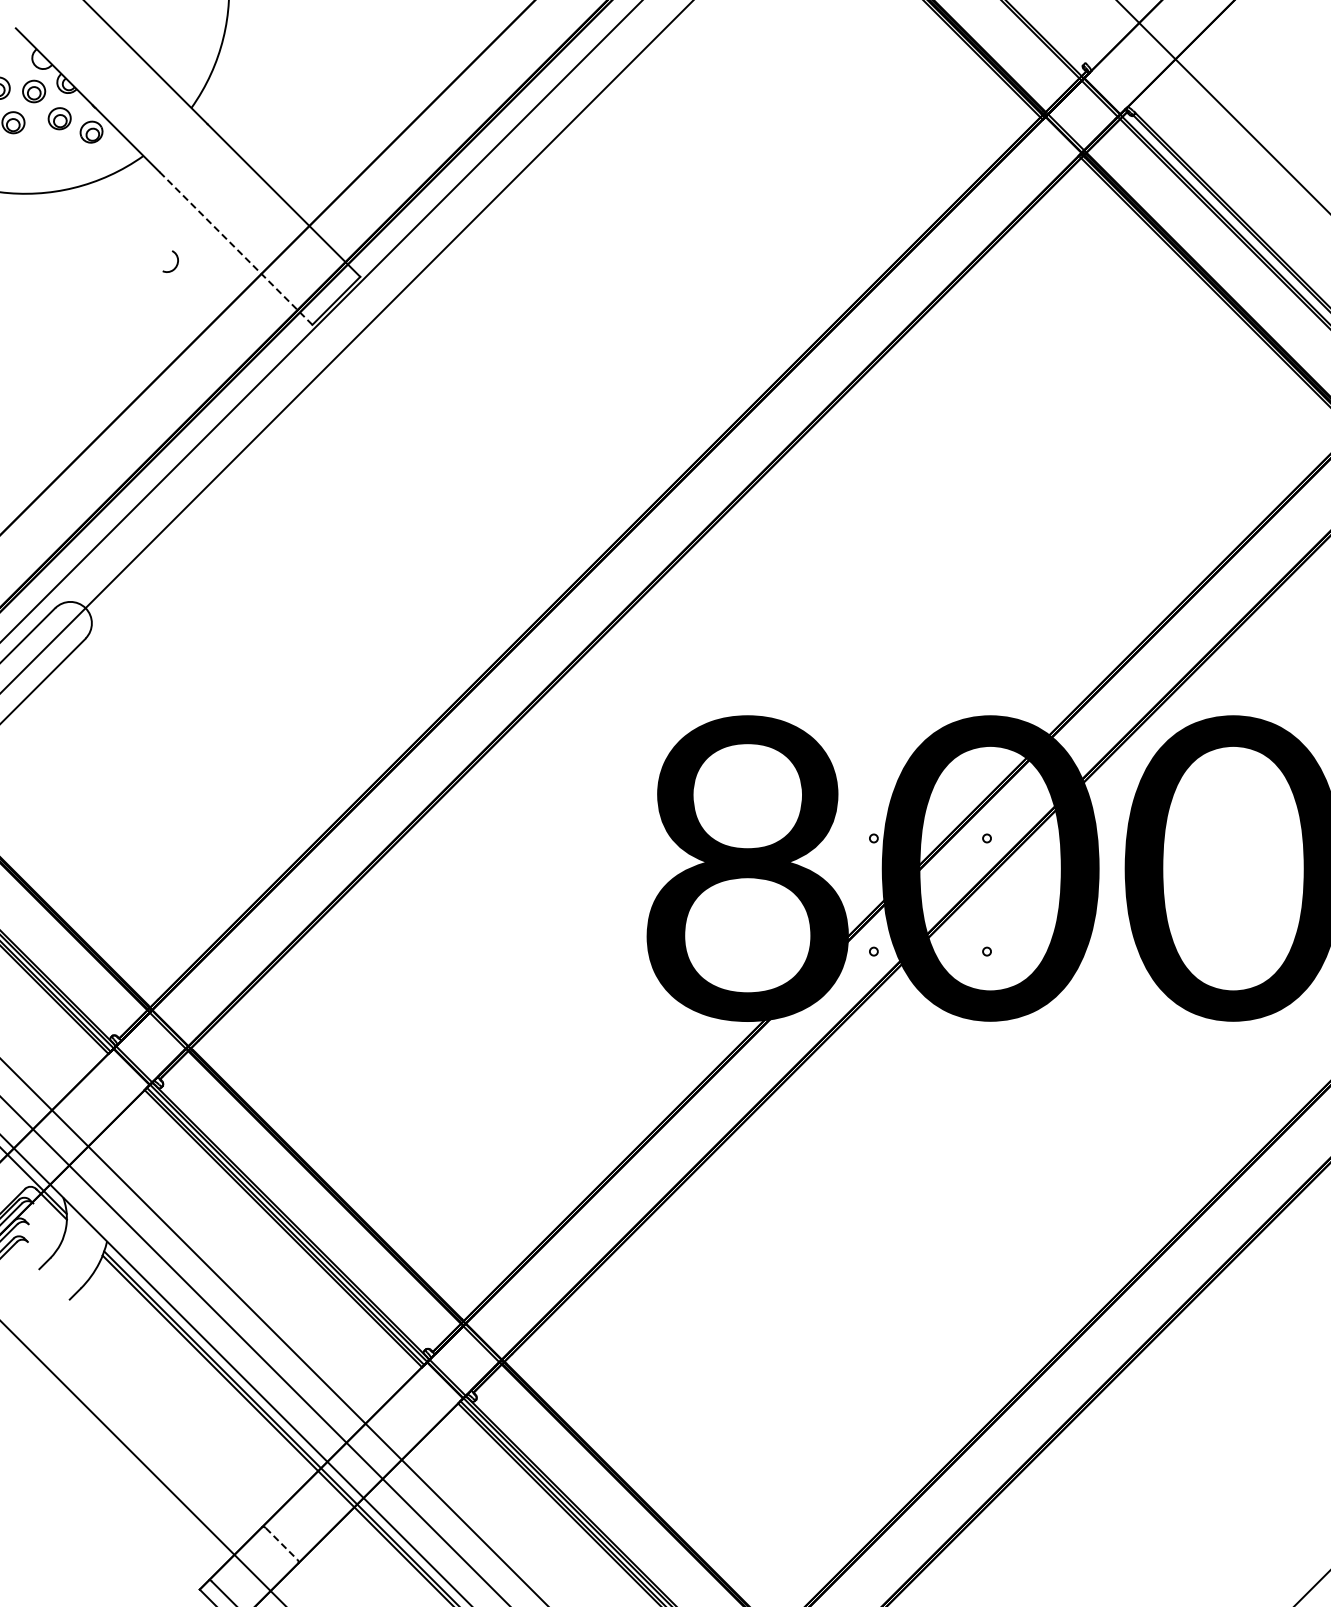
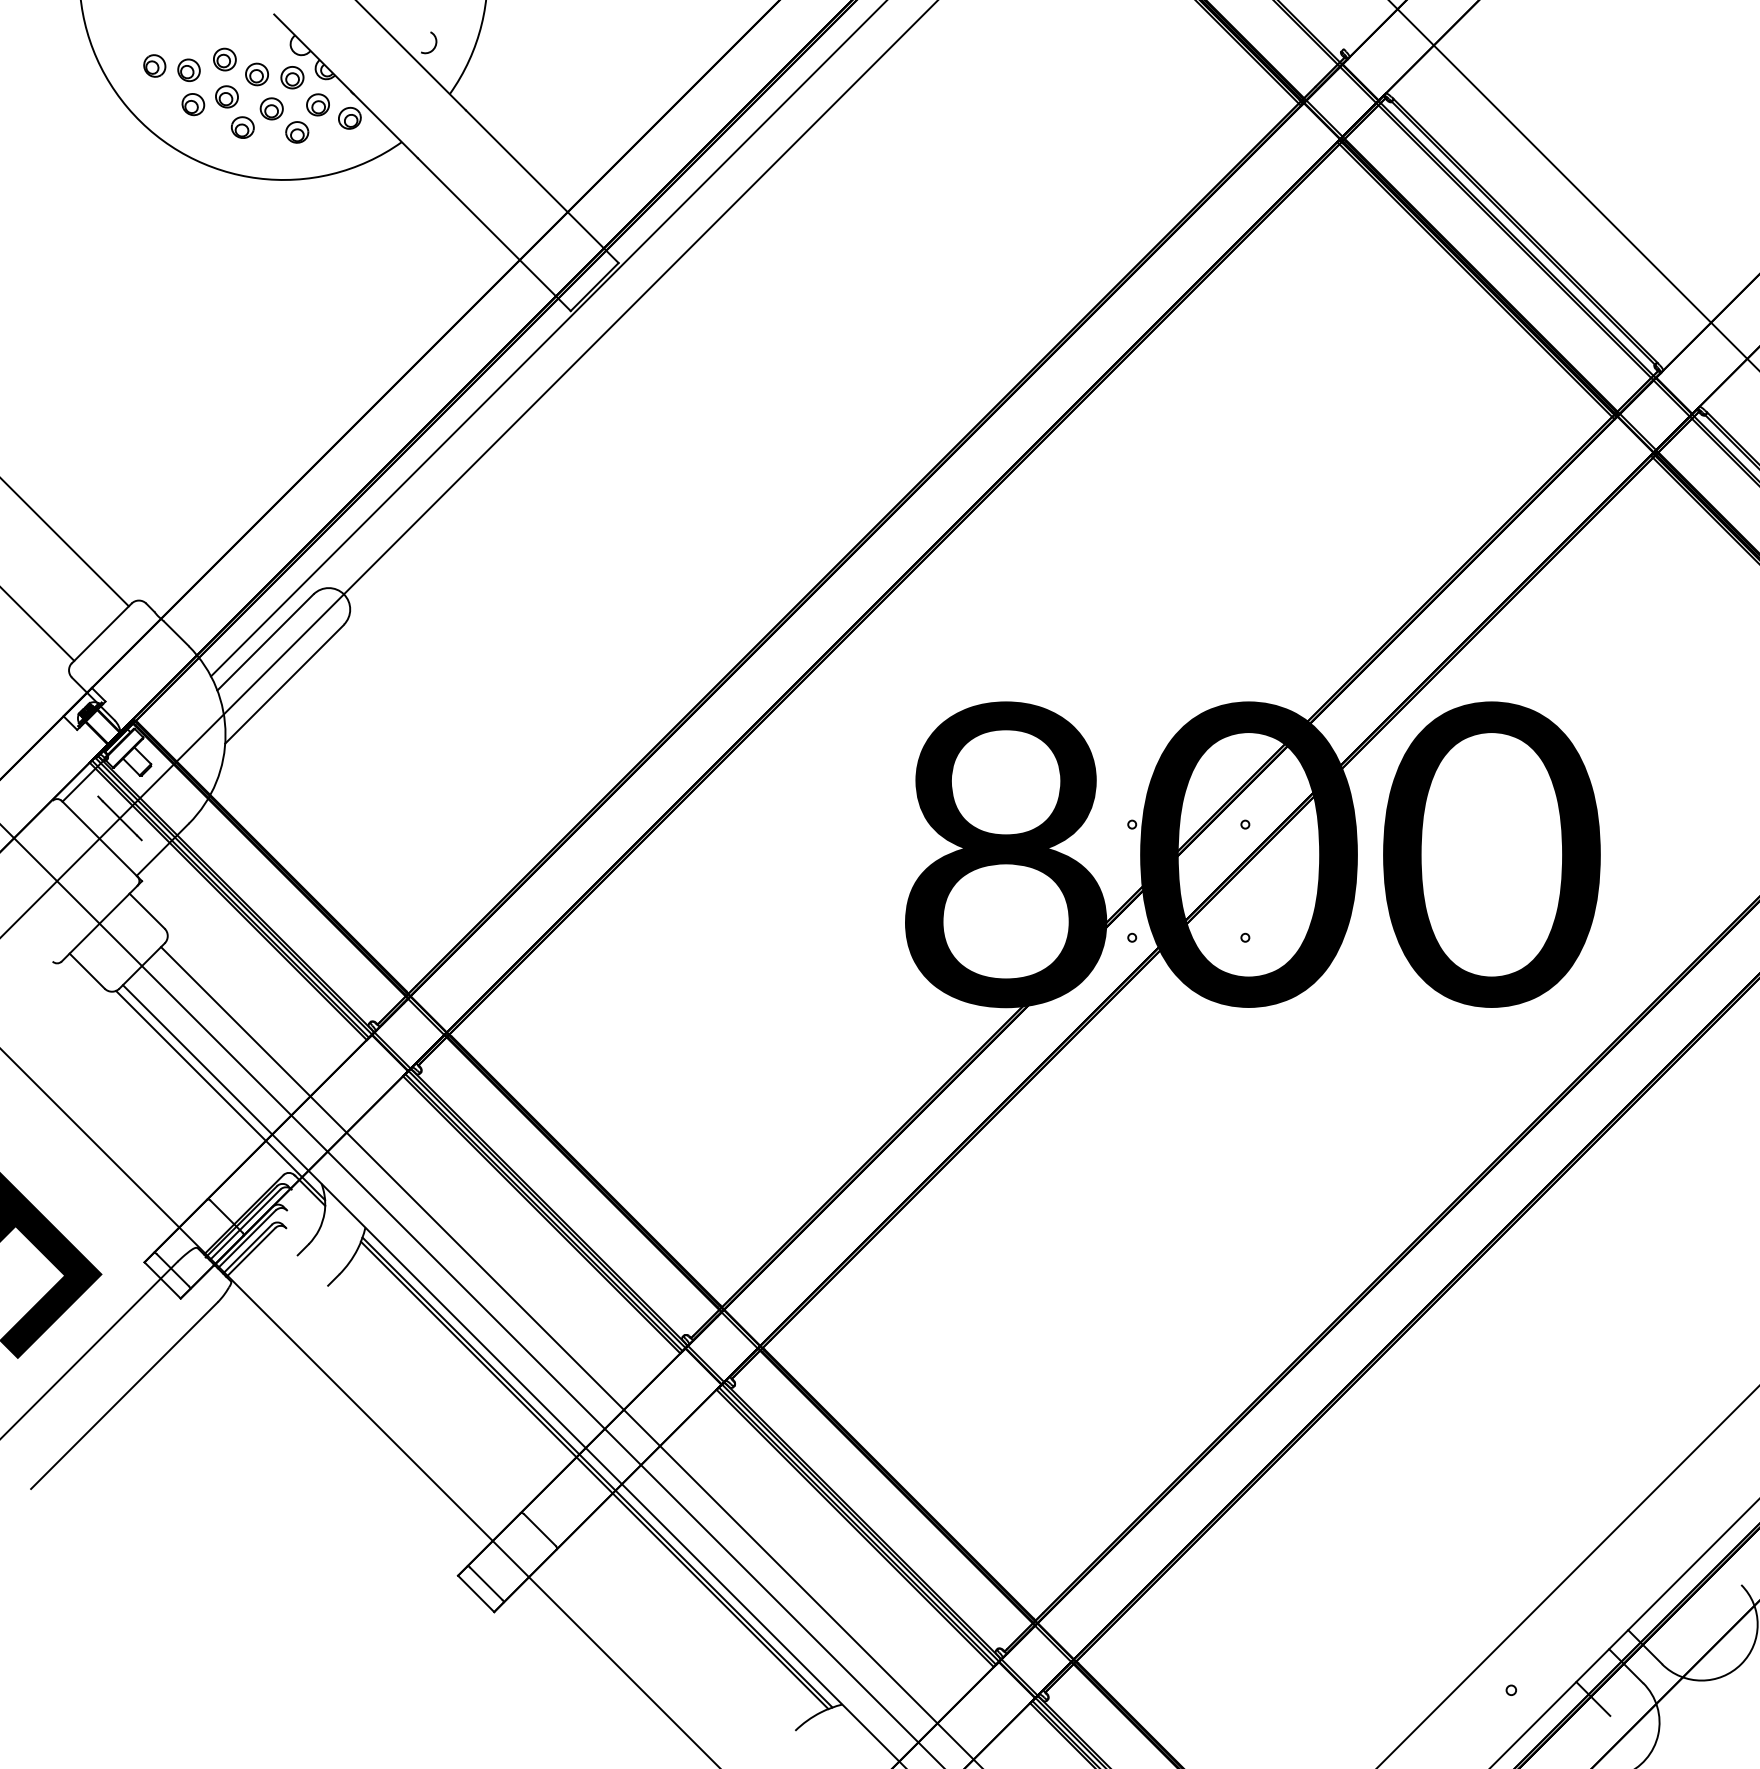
part: (39, 146) -> (297, 132), added
line: (236, 248) -> (494, 234), dashed -> solid
curve: (176, 264) -> (434, 45), moved
line: (282, 1544) -> (540, 1530), dashed -> solid

